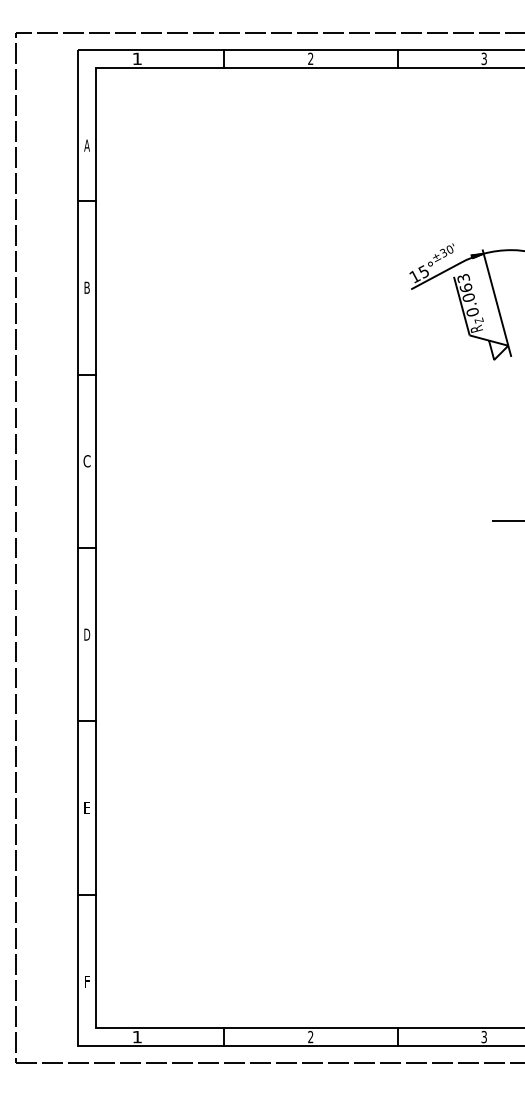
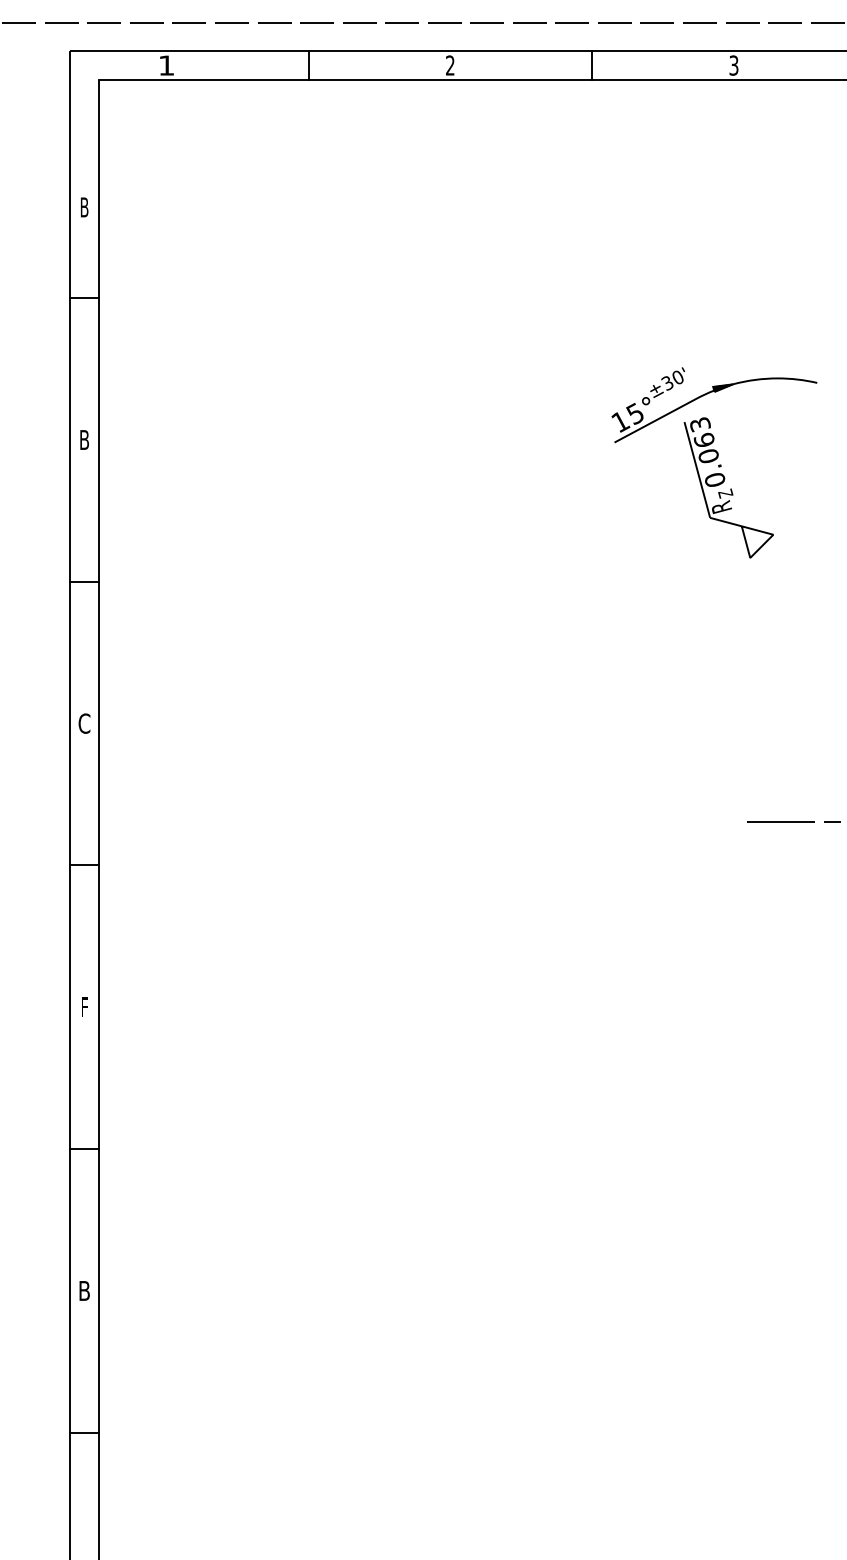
text: (86, 145) -> (83, 207), A -> B
line: (496, 303) -> (754, 465), removed
text: (87, 634) -> (85, 1006), D -> F
text: (87, 808) -> (85, 1291), E -> B

